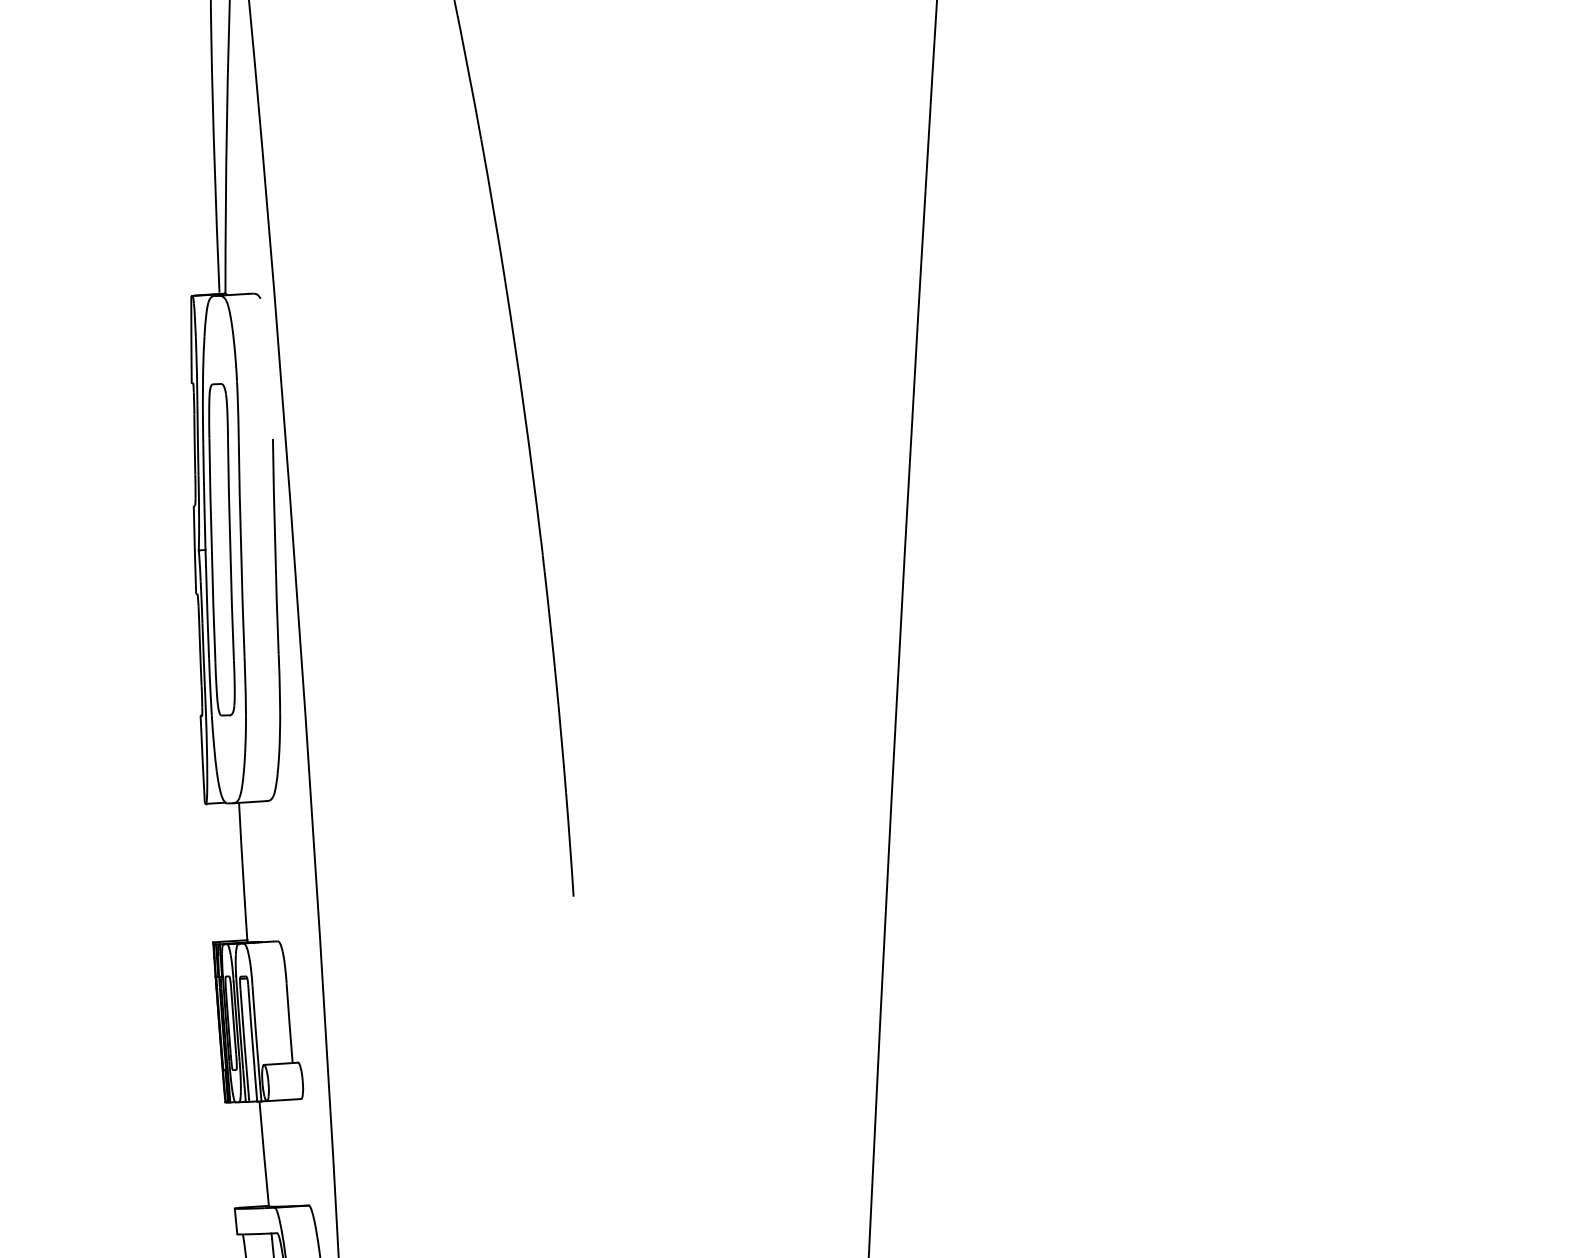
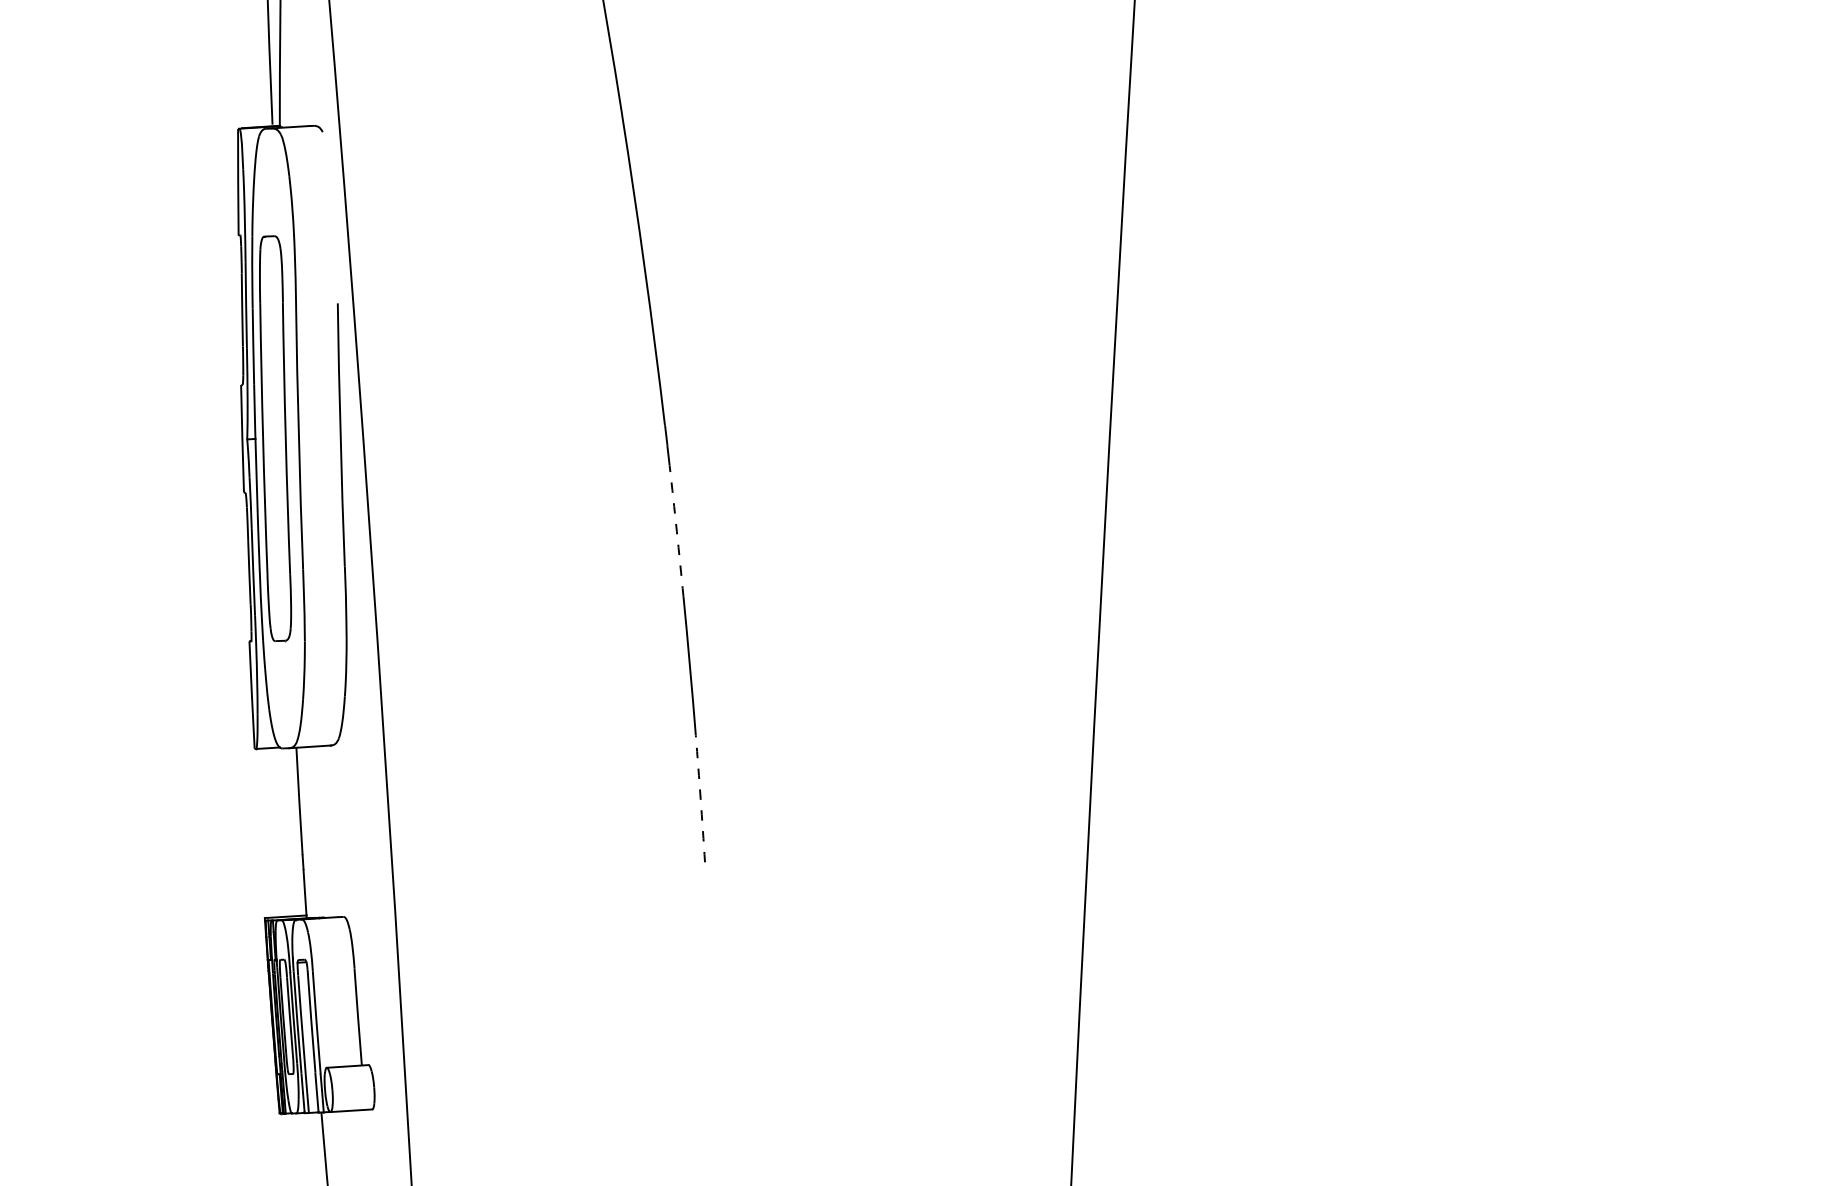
arc: (550, 625) -> (676, 531), solid -> dashed
arc: (570, 844) -> (701, 798), solid -> dashed

